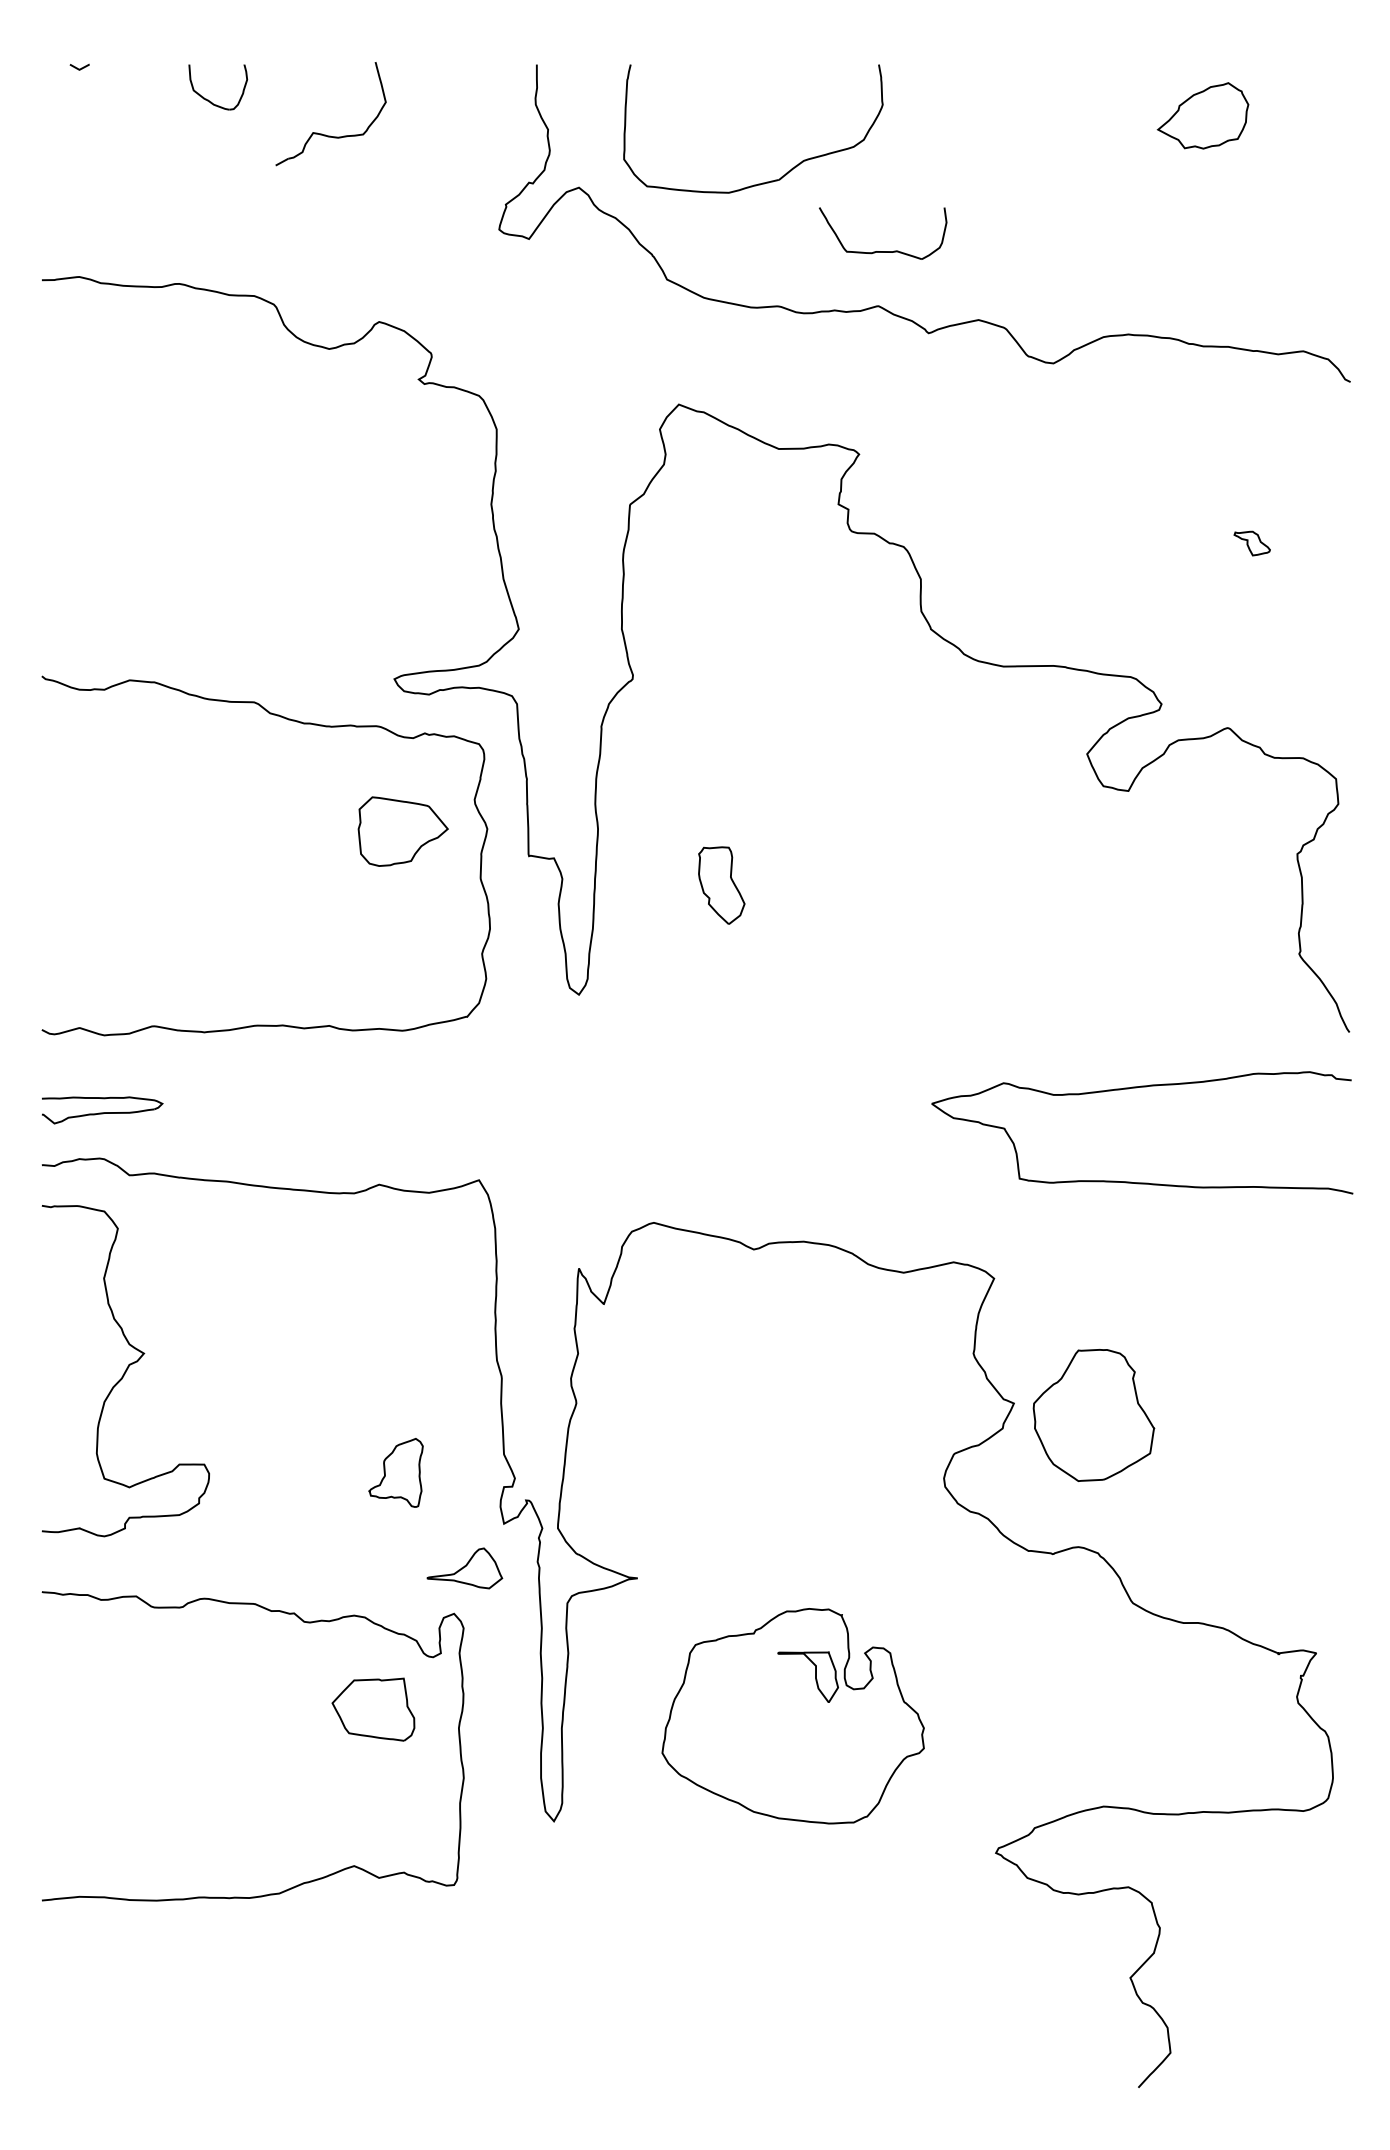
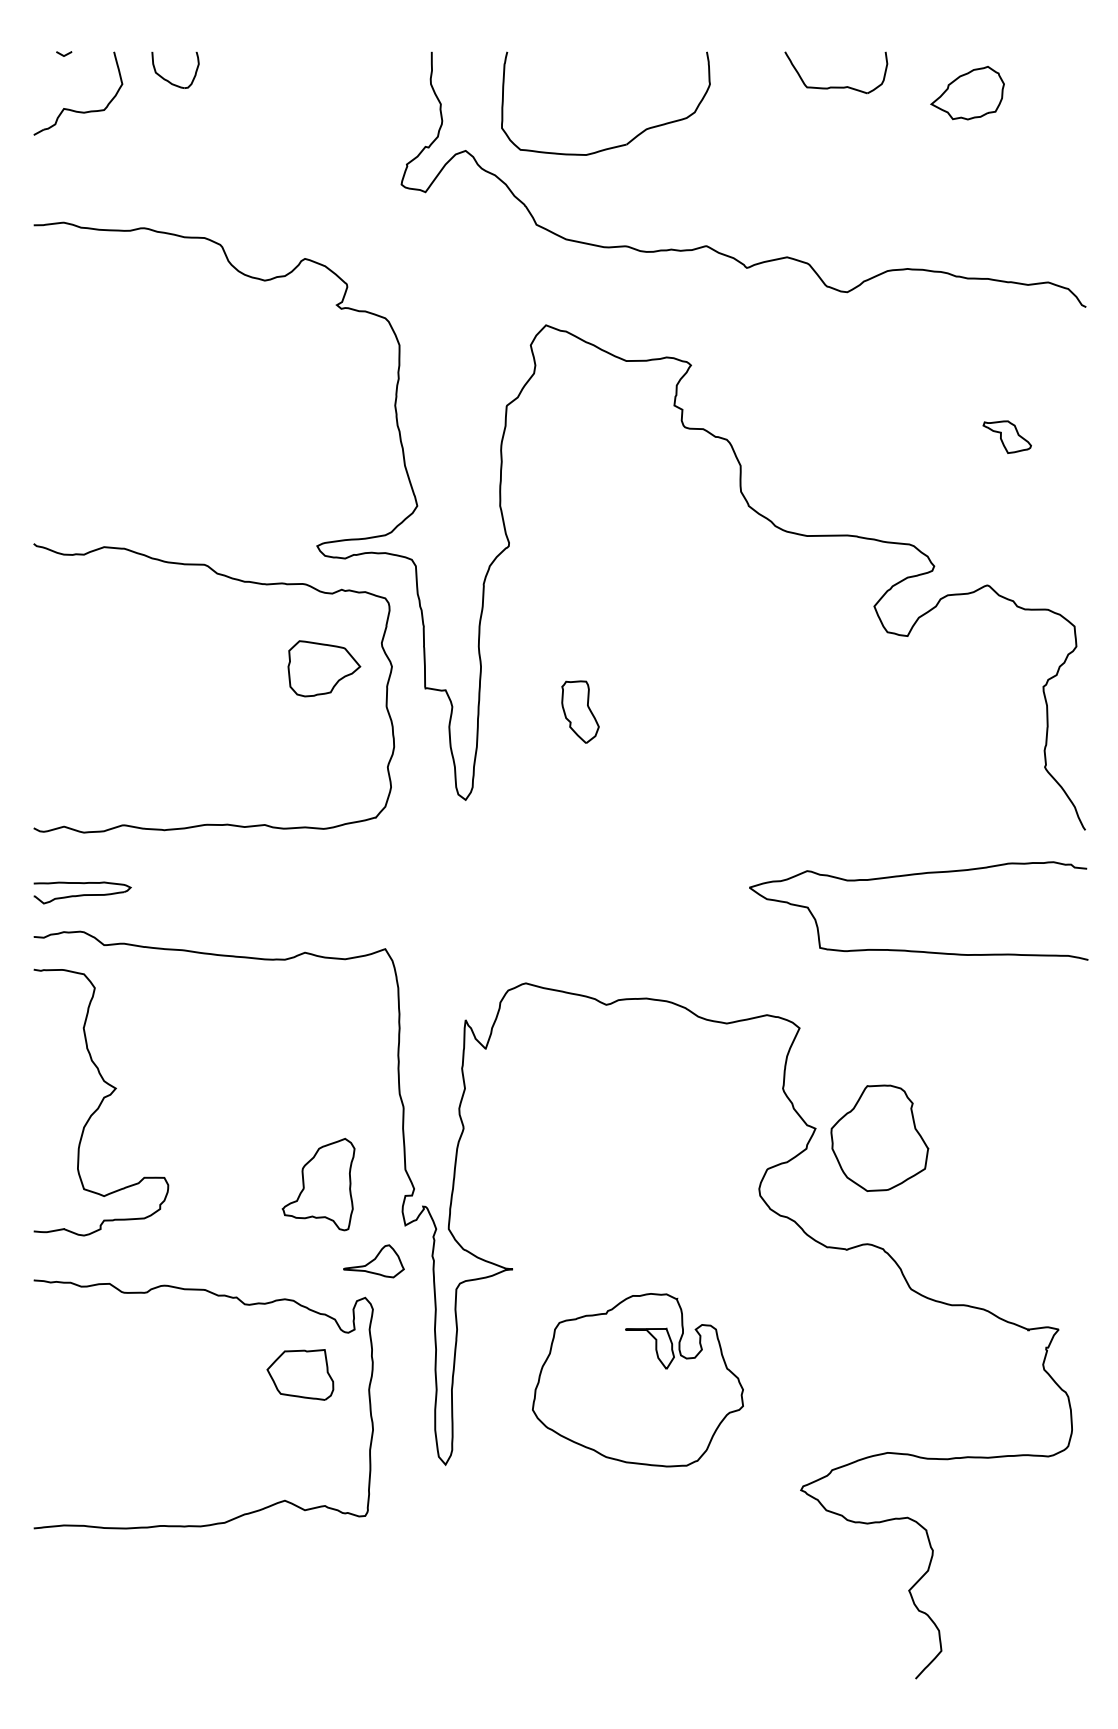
part: (323, 133) -> (72, 109), moved
part: (883, 250) -> (836, 86), moved
part: (1251, 542) -> (1006, 436), size x1.67
part: (395, 1472) -> (318, 1184), size x1.67

